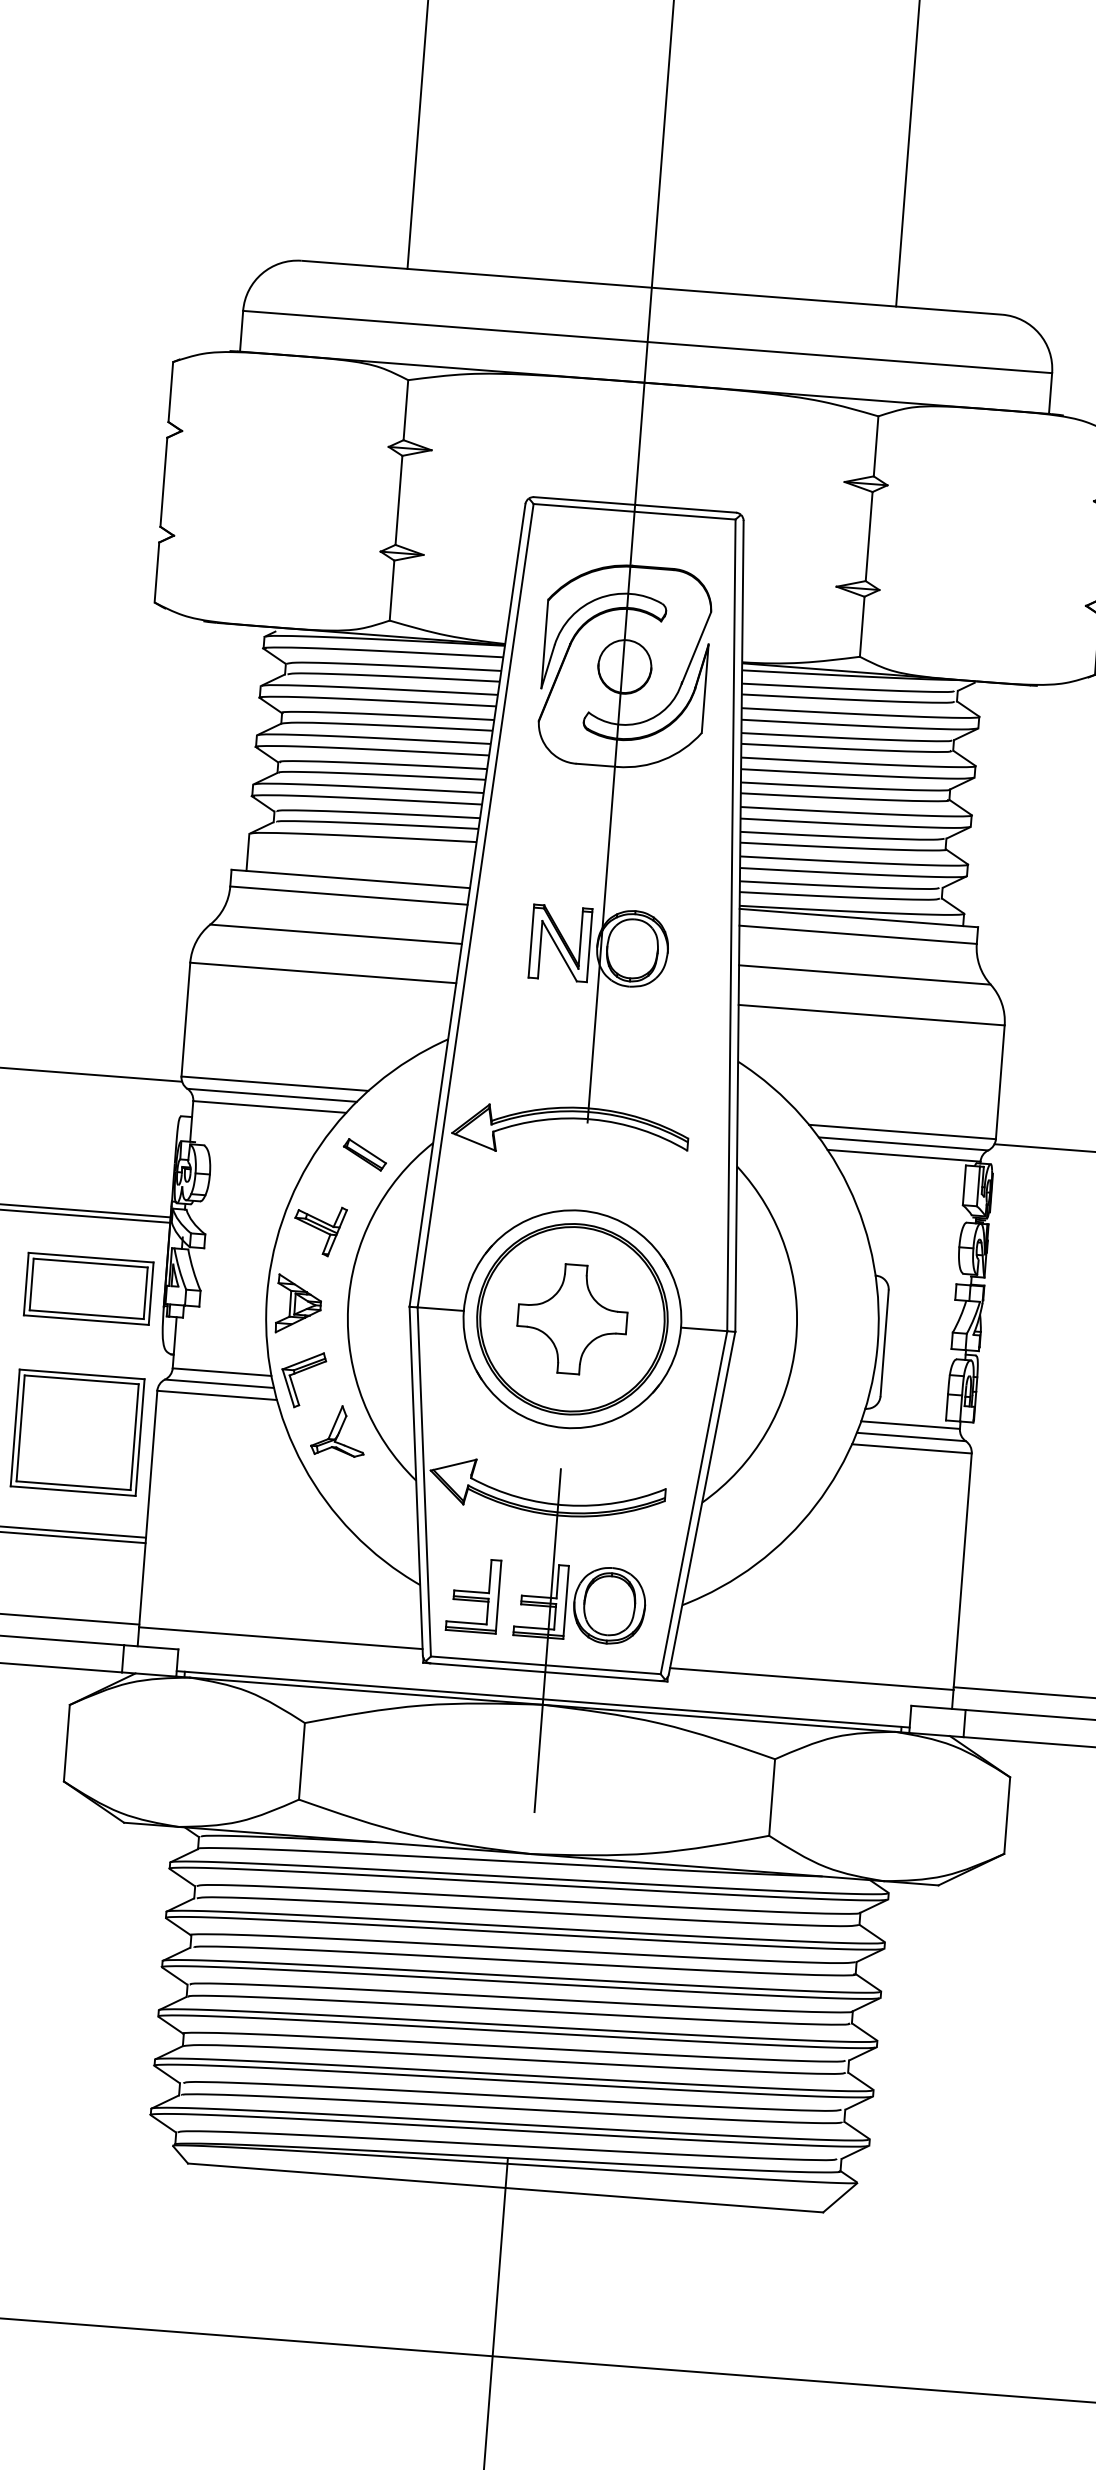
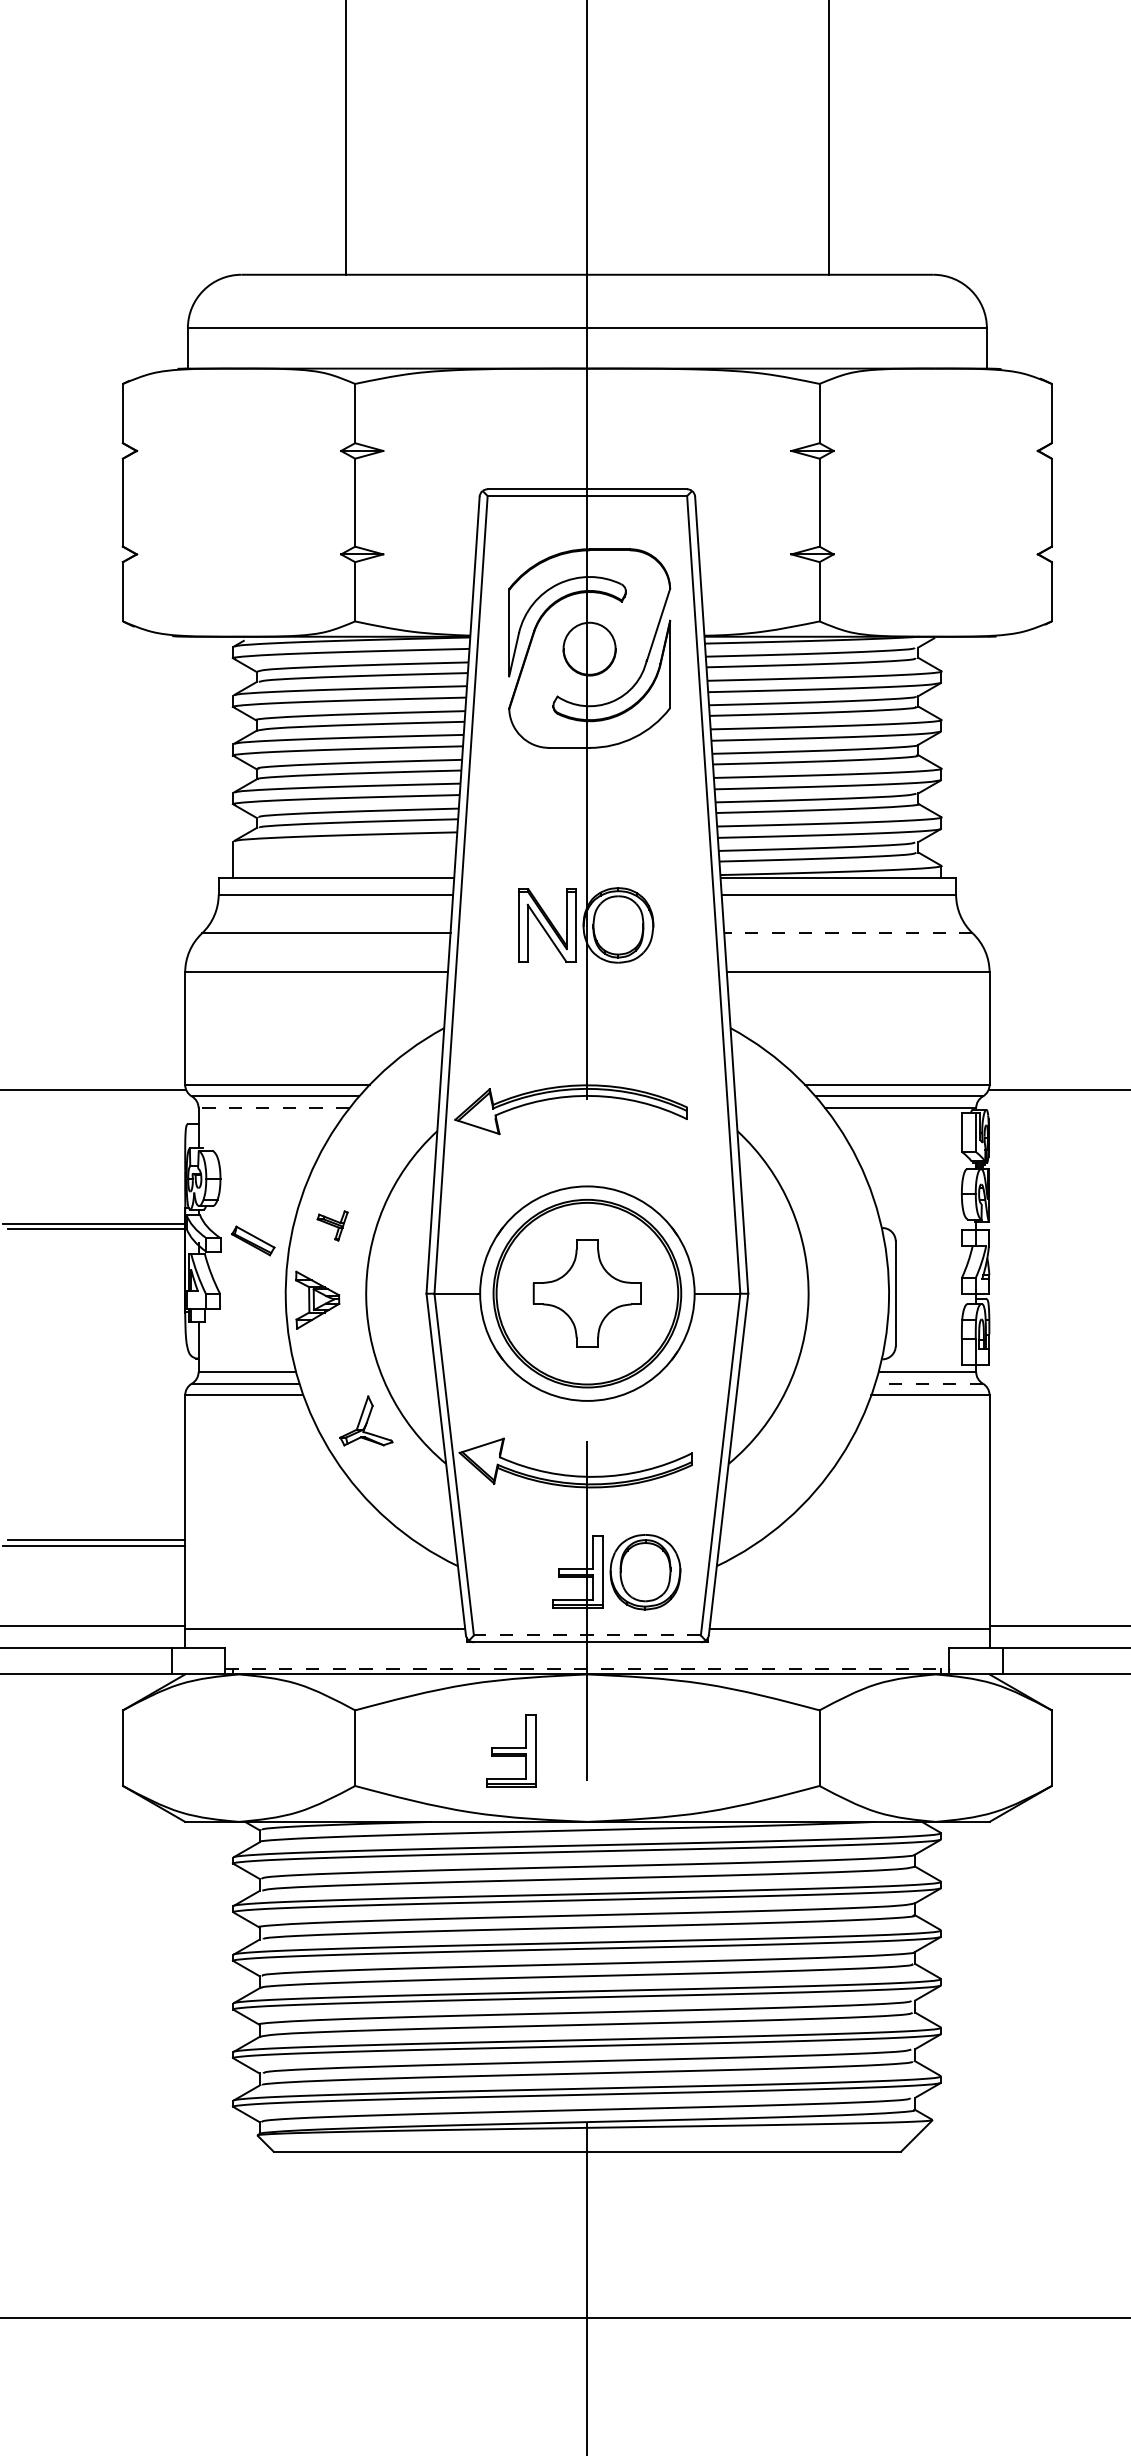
line: (864, 974) -> (848, 933), solid -> dashed
line: (270, 1107) -> (274, 1108), solid -> dashed
part: (365, 1154) -> (253, 1240), moved
part: (319, 1230) -> (332, 1225), size x0.6
part: (88, 1288) -> (109, 1300), removed
part: (300, 1372) -> (324, 1366), removed
part: (77, 1432) -> (109, 1442), removed
line: (911, 1436) -> (929, 1383), solid -> dashed
part: (473, 1594) -> (511, 1750), moved
line: (544, 1665) -> (586, 1635), solid -> dashed
line: (543, 1699) -> (587, 1669), solid -> dashed

